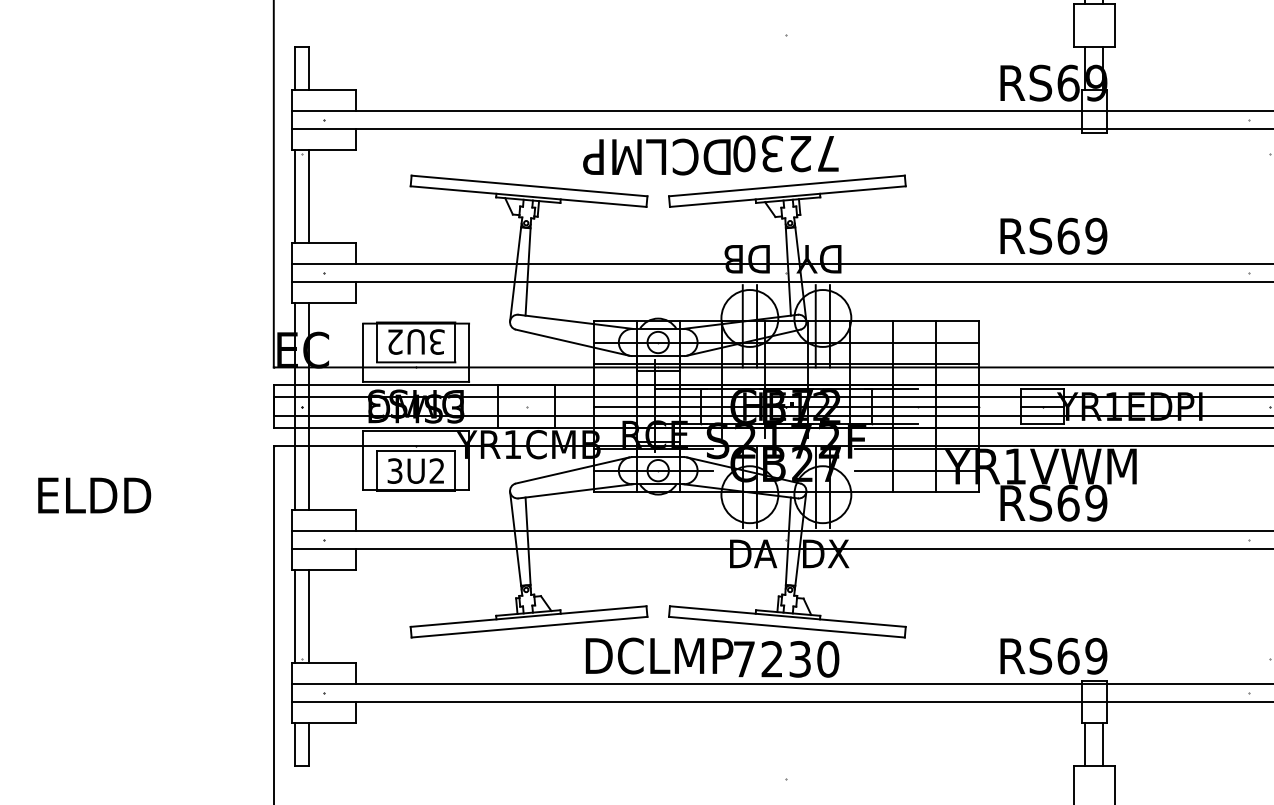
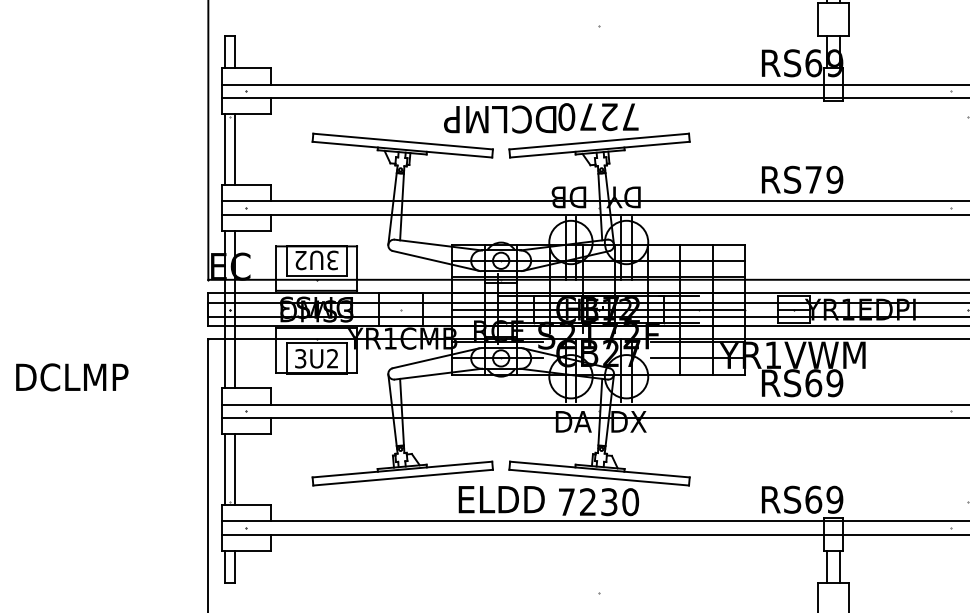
text: (772, 153) -> (588, 116), 7230 -> 7270
text: (1068, 235) -> (813, 179), RS69 -> RS79
text: (94, 495) -> (71, 377), ELDD -> DCLMP
text: (659, 655) -> (502, 499), DCLMP -> ELDD

